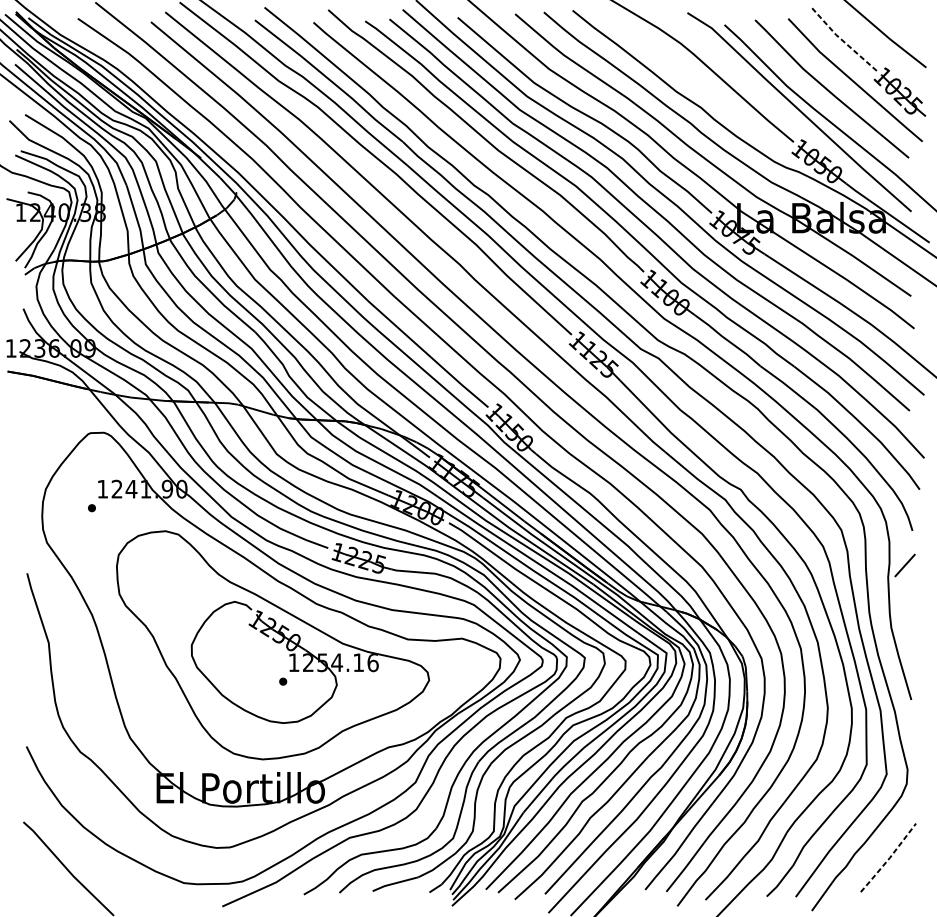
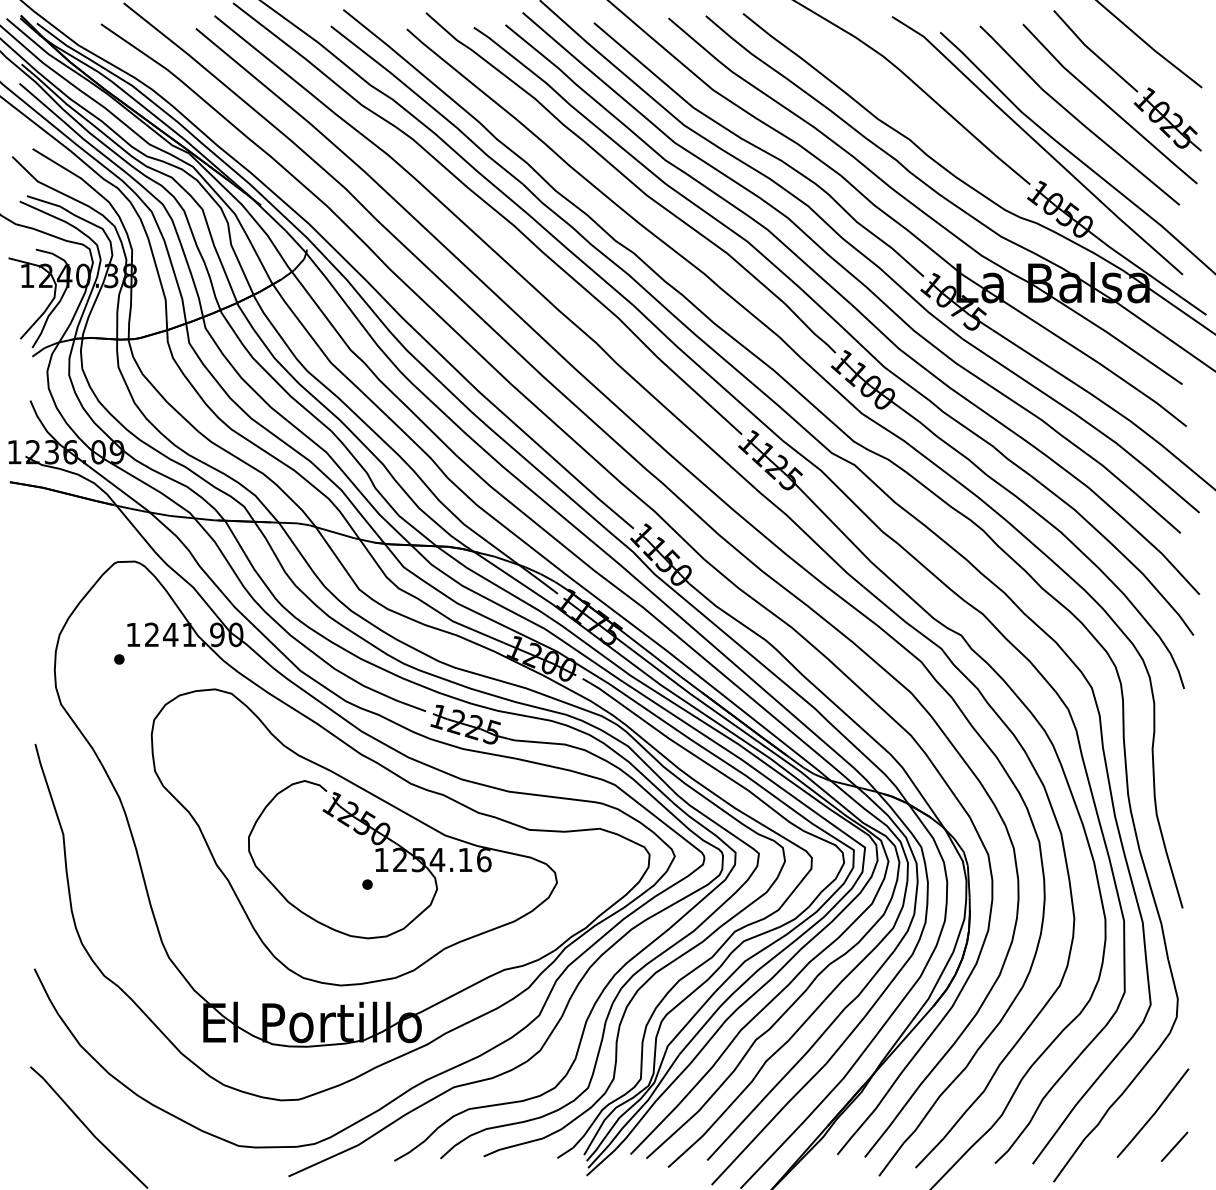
line: (842, 40) -> (1093, 52), dashed -> solid
line: (905, 565) -> (1174, 1146), moved
line: (889, 858) -> (1154, 1114), dashed -> solid

